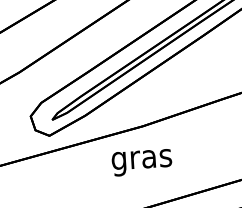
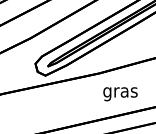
text: (142, 163) -> (120, 94), moved

